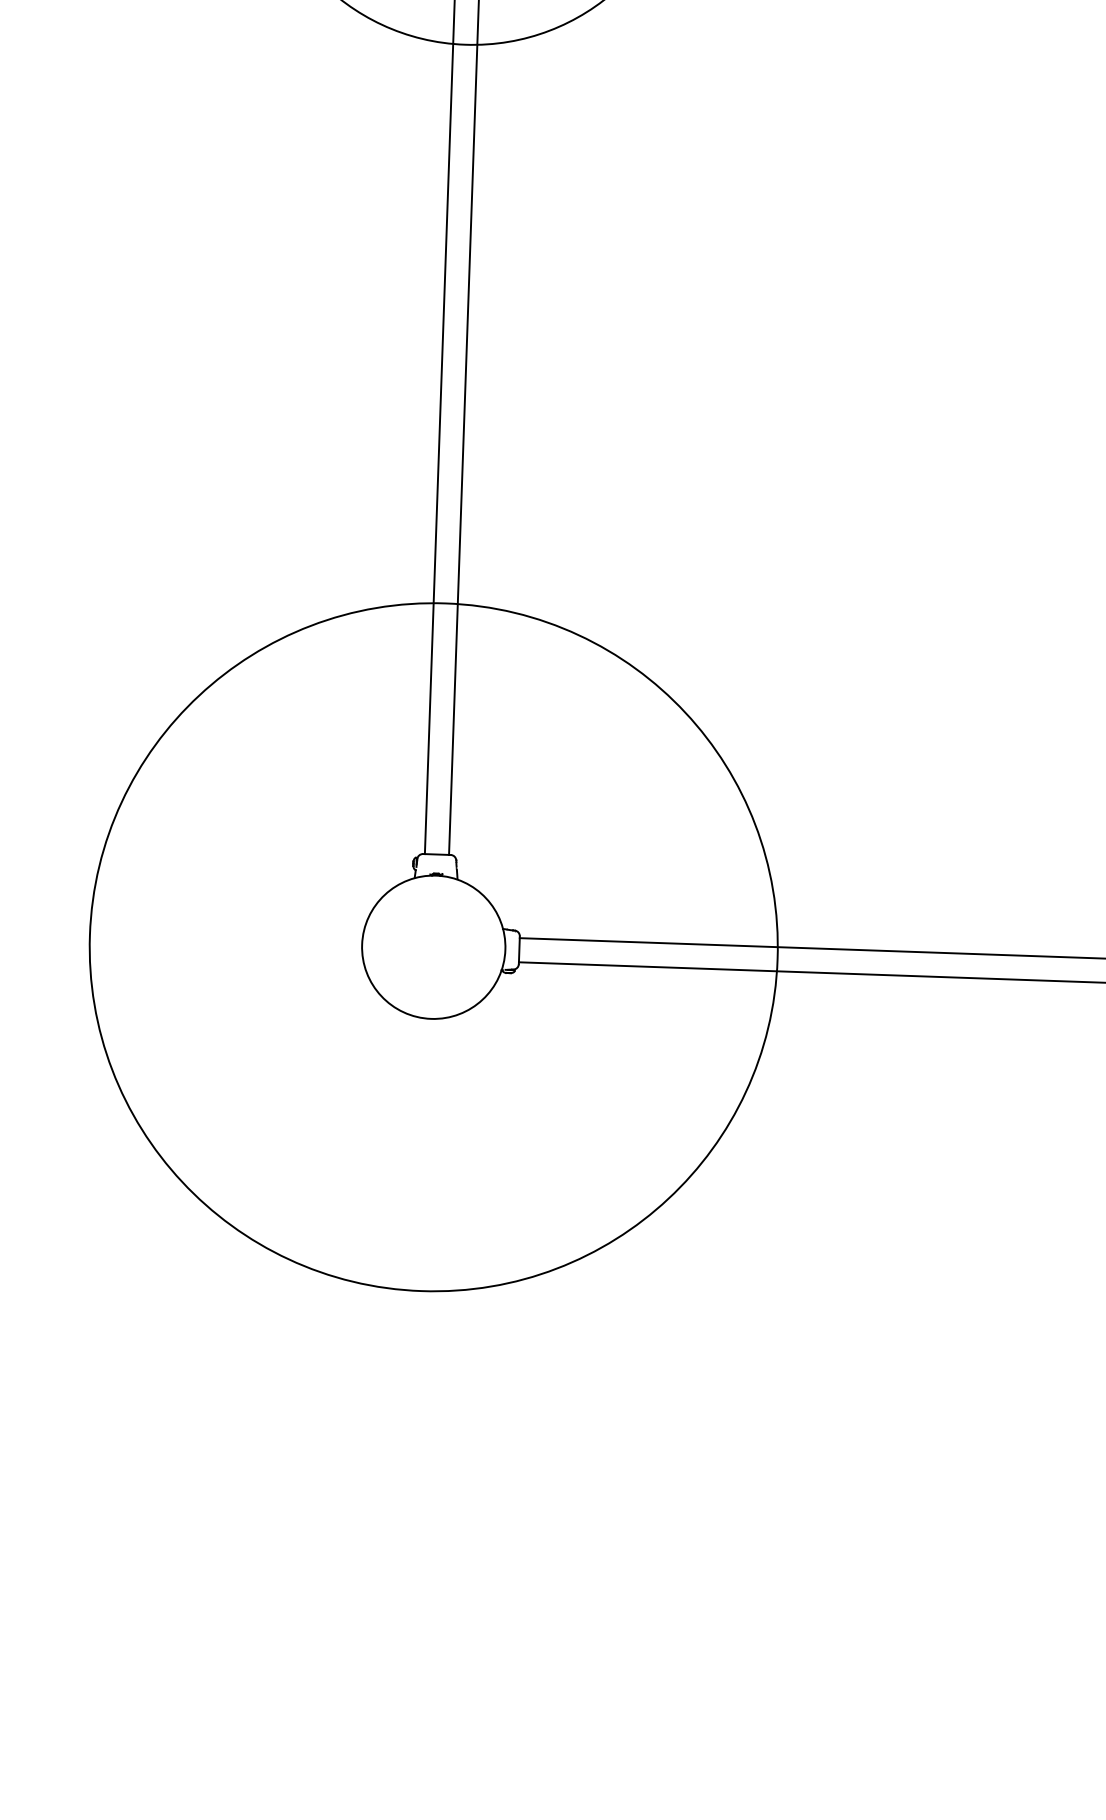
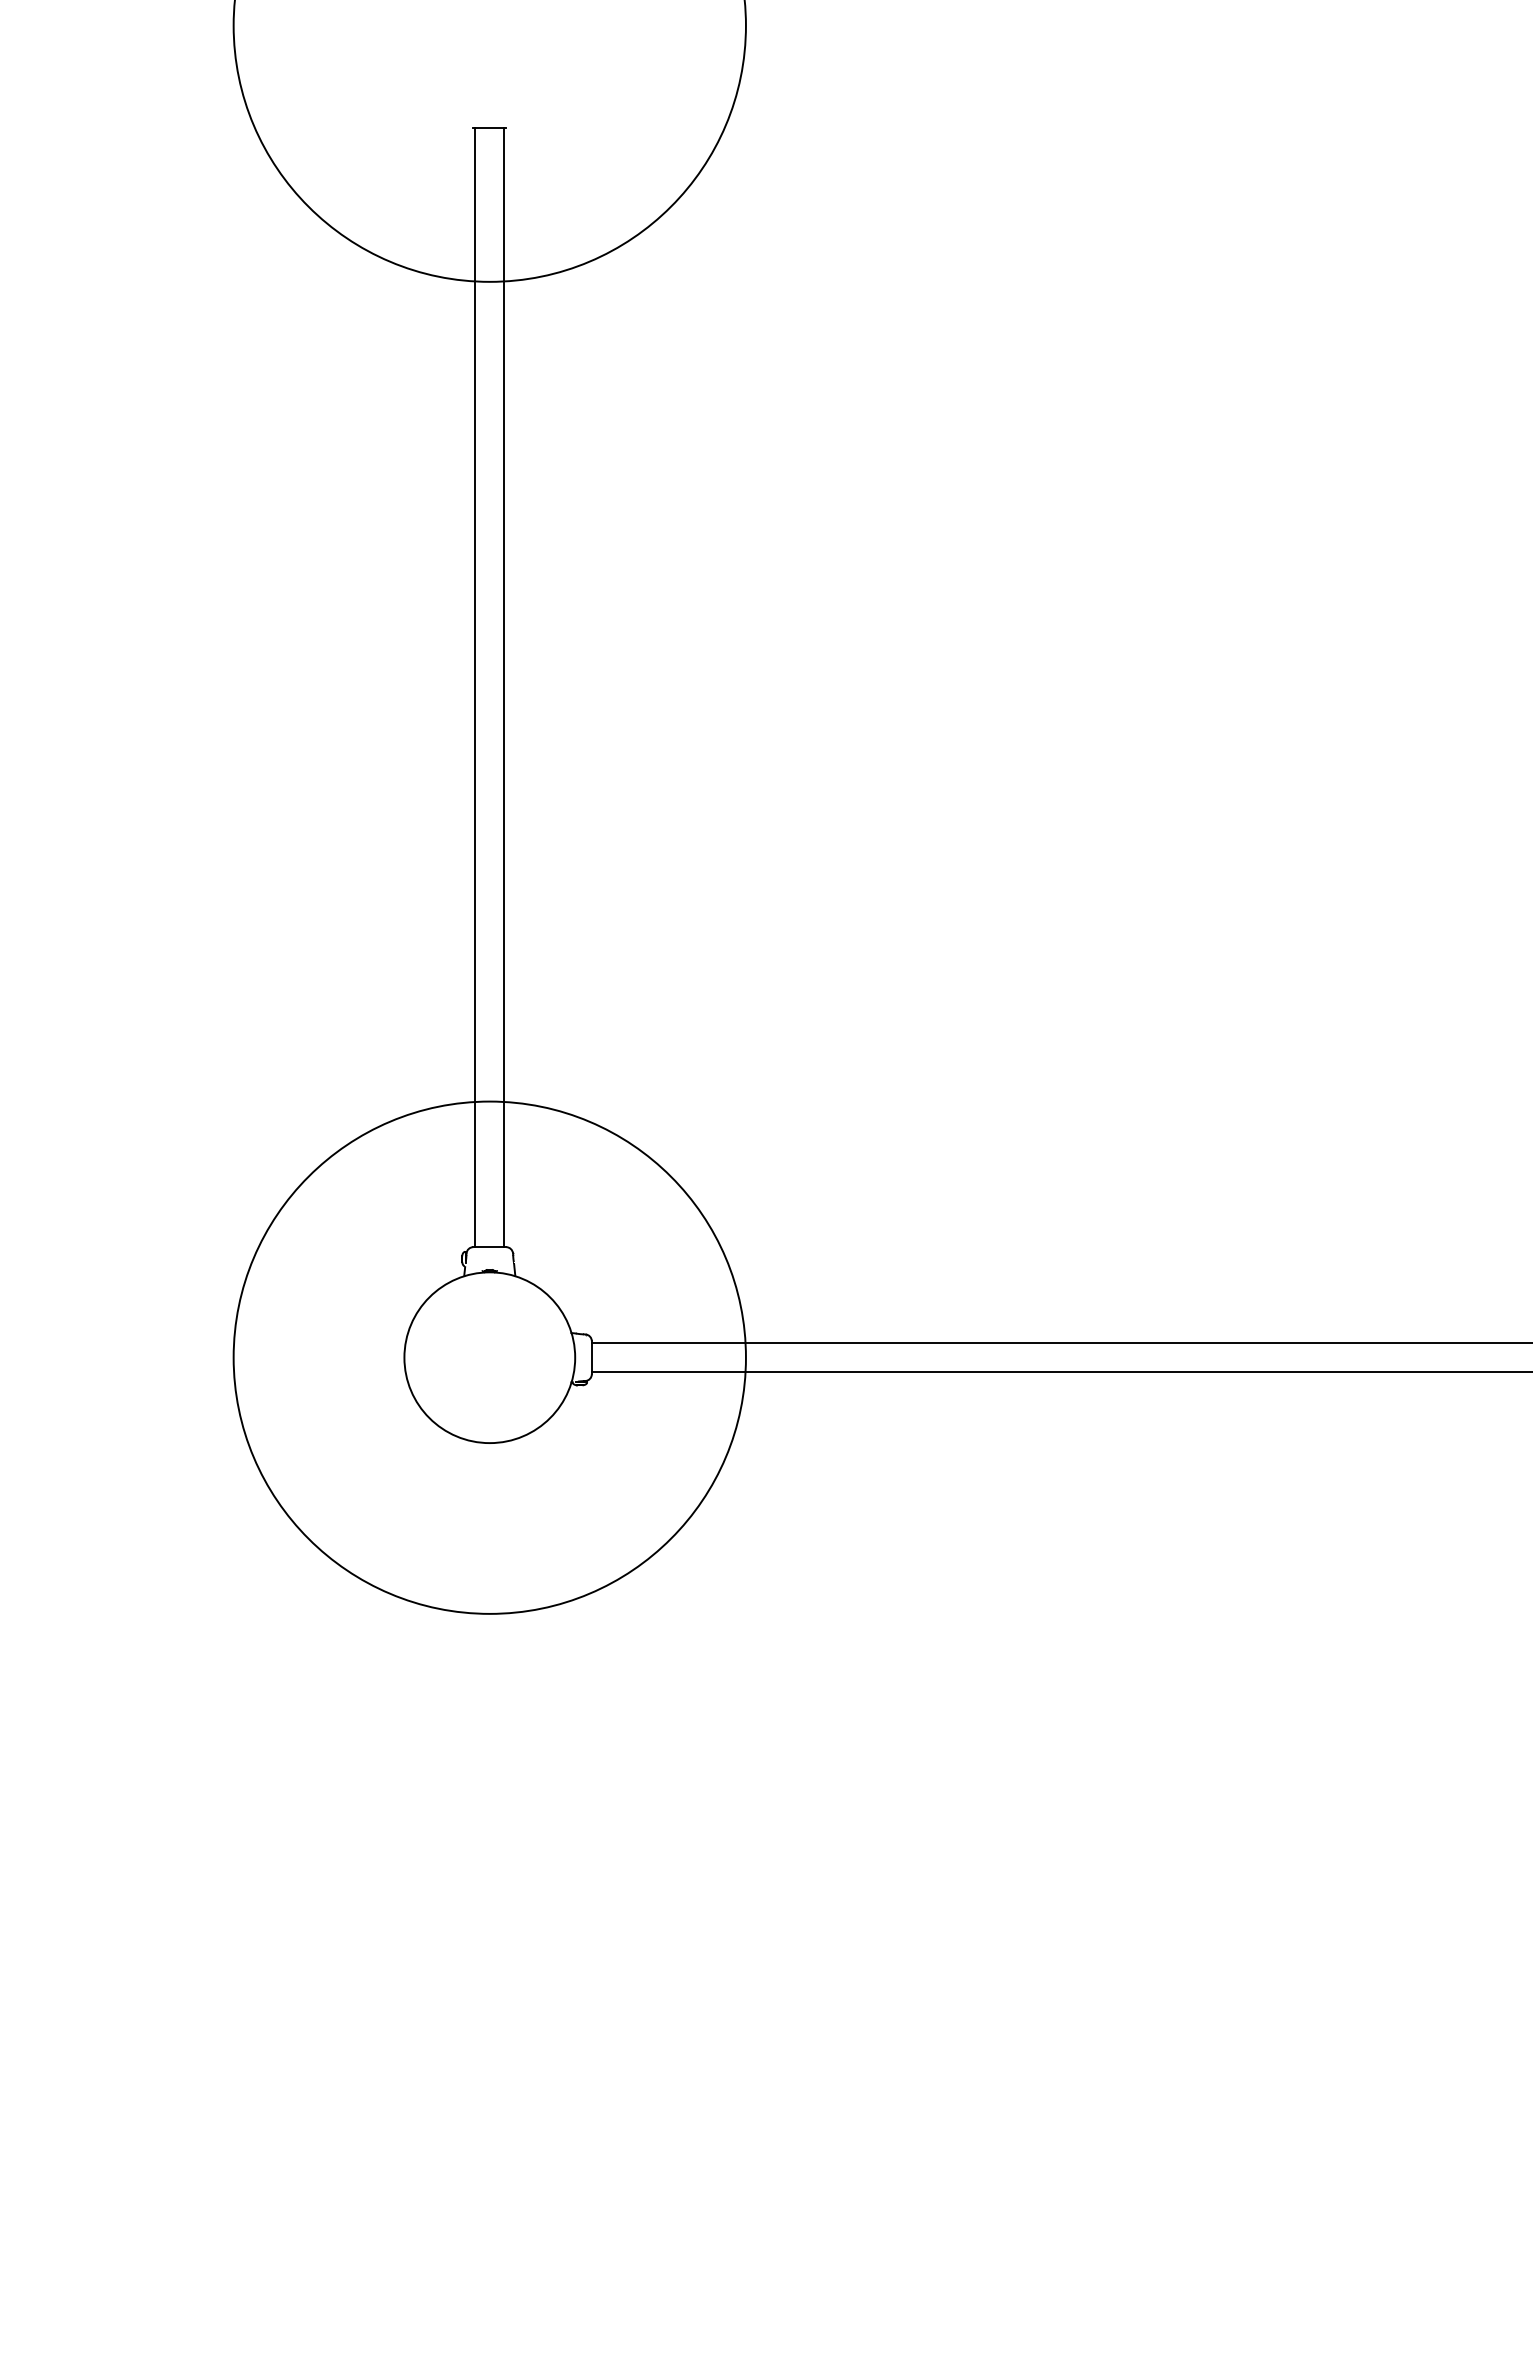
circle: (433, 947) -> (489, 1357), size x0.62

